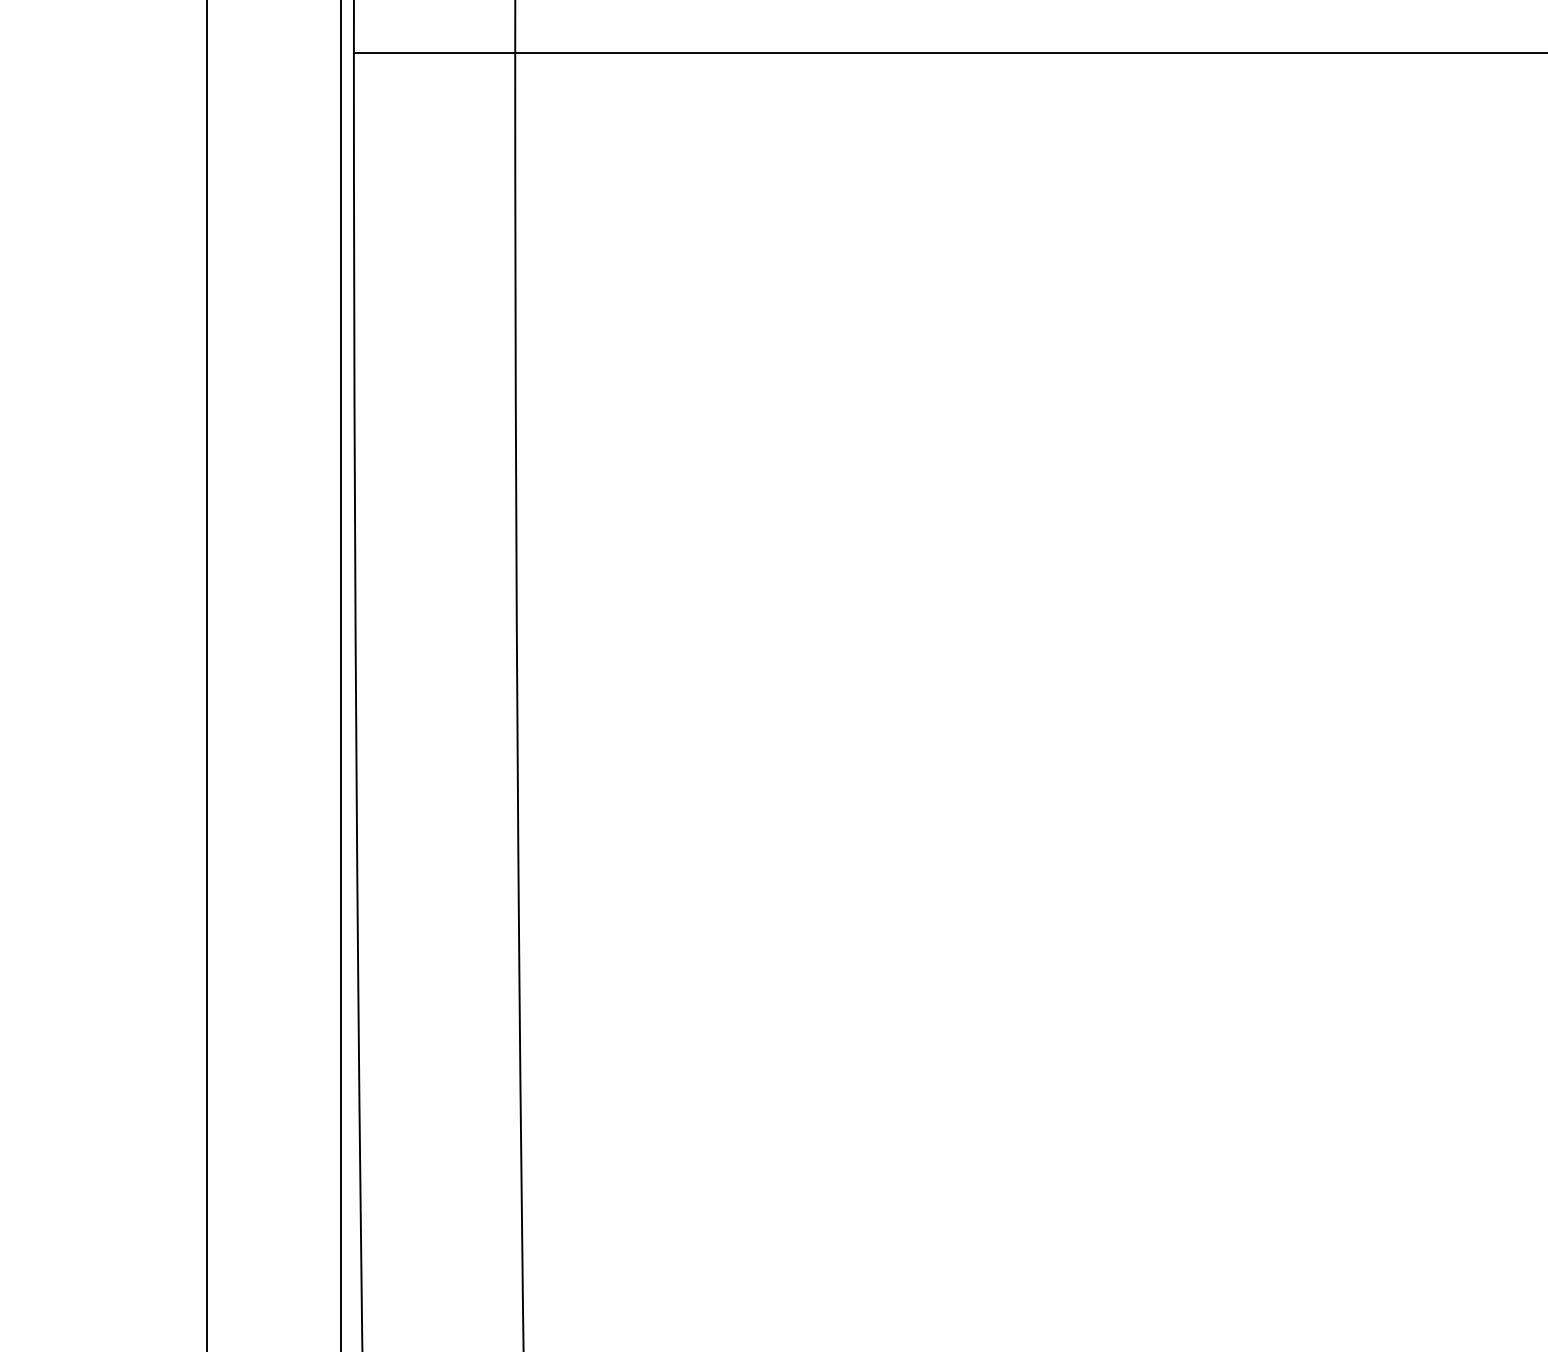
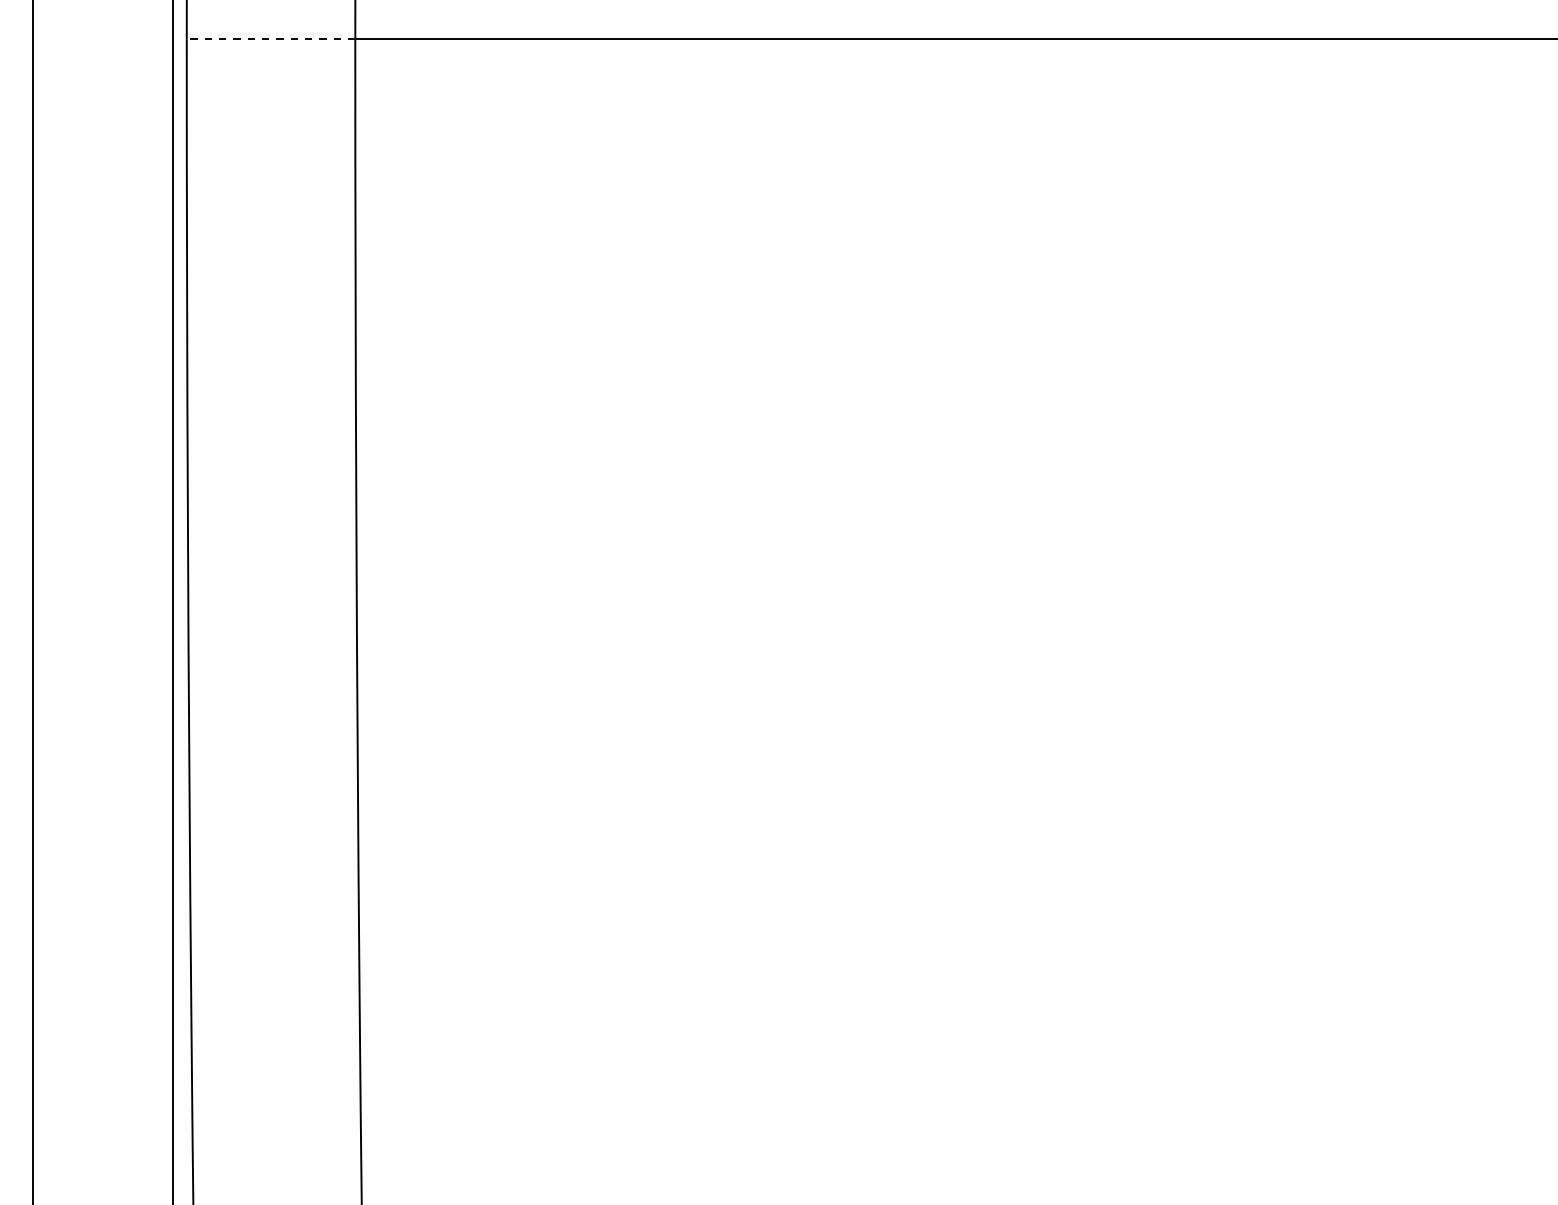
line: (434, 52) -> (270, 38), solid -> dashed

